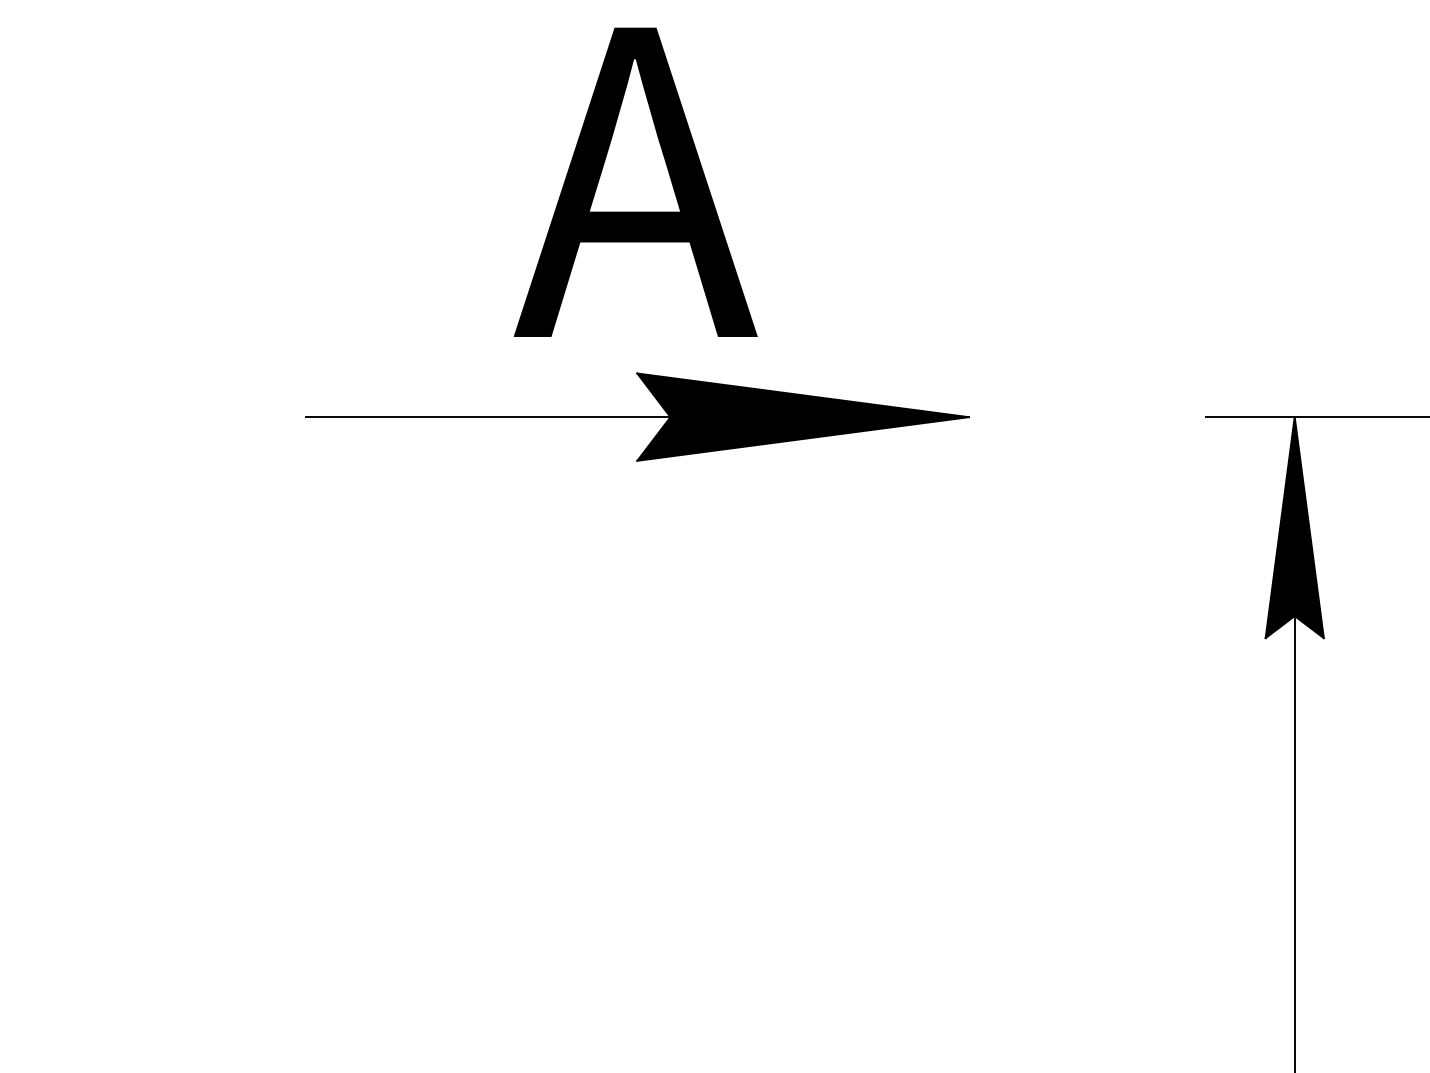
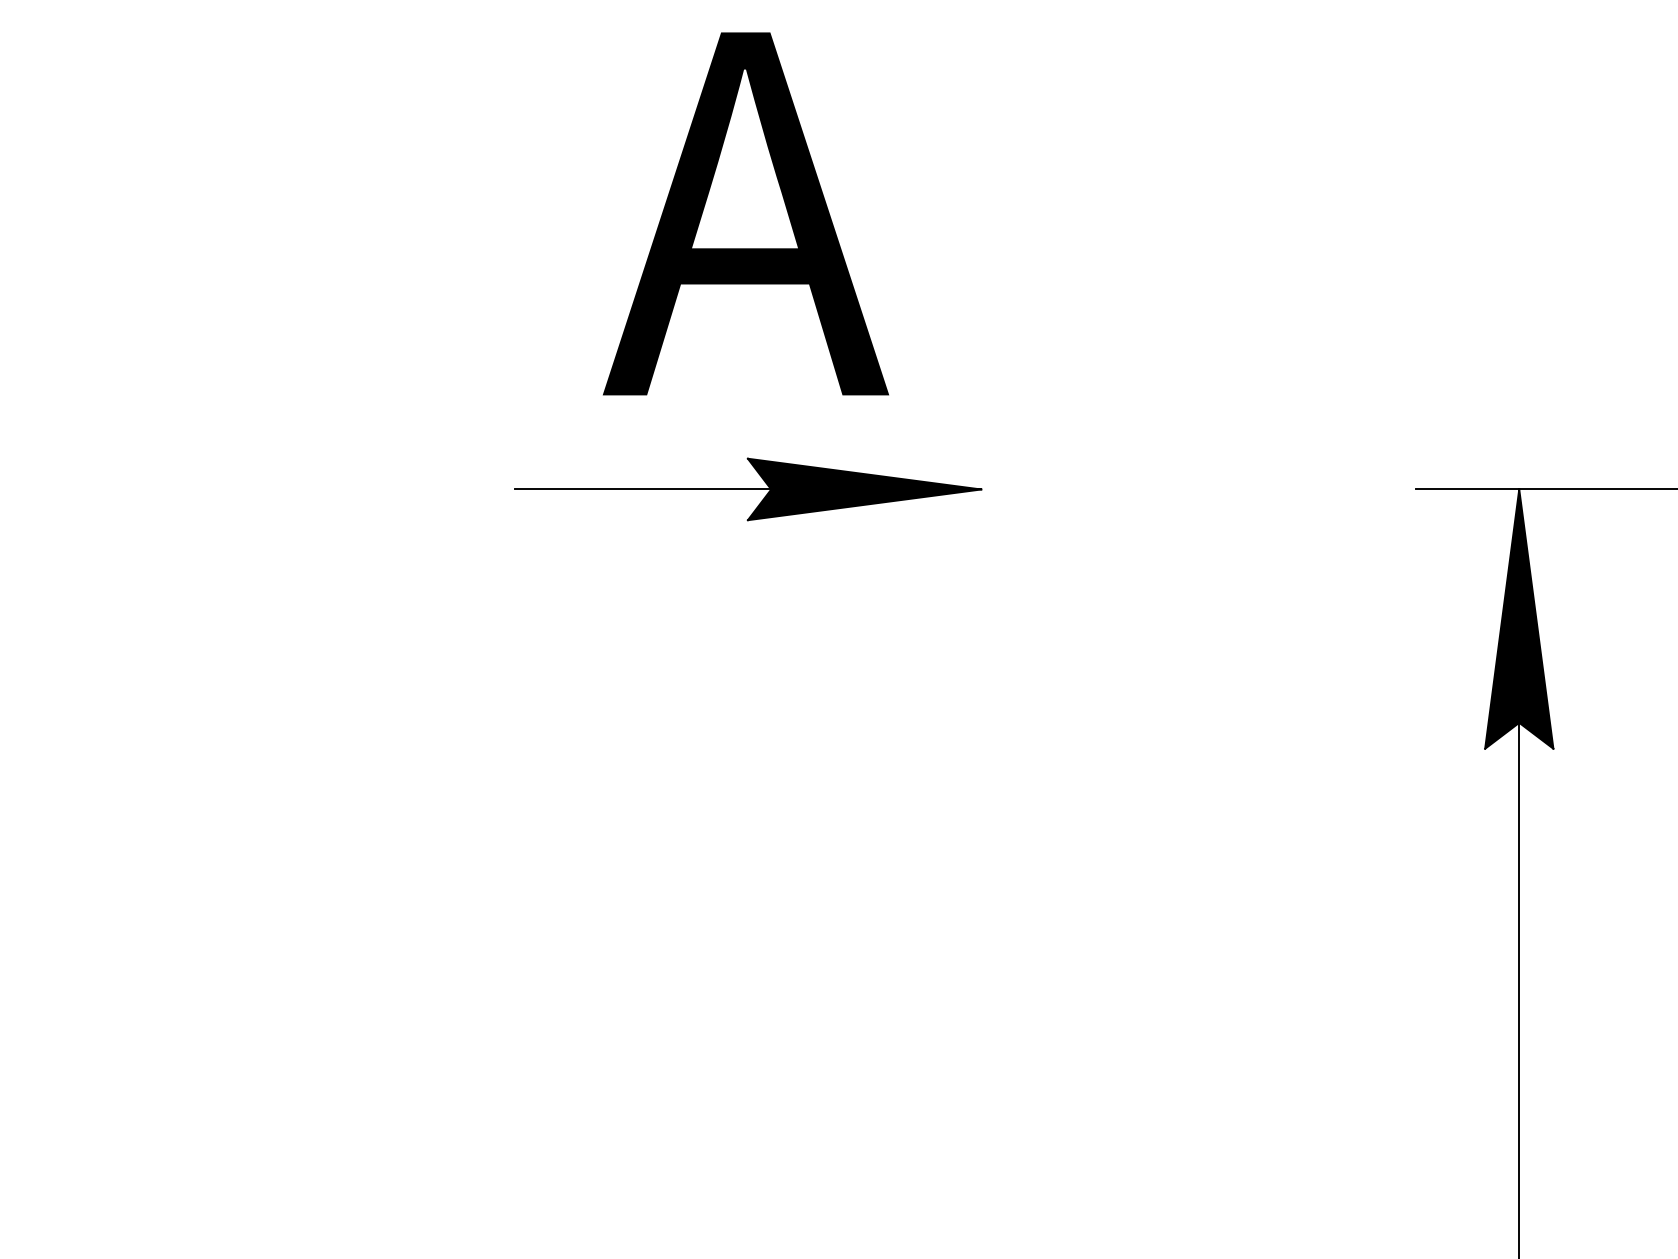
part: (637, 417) -> (747, 489), size x0.6

